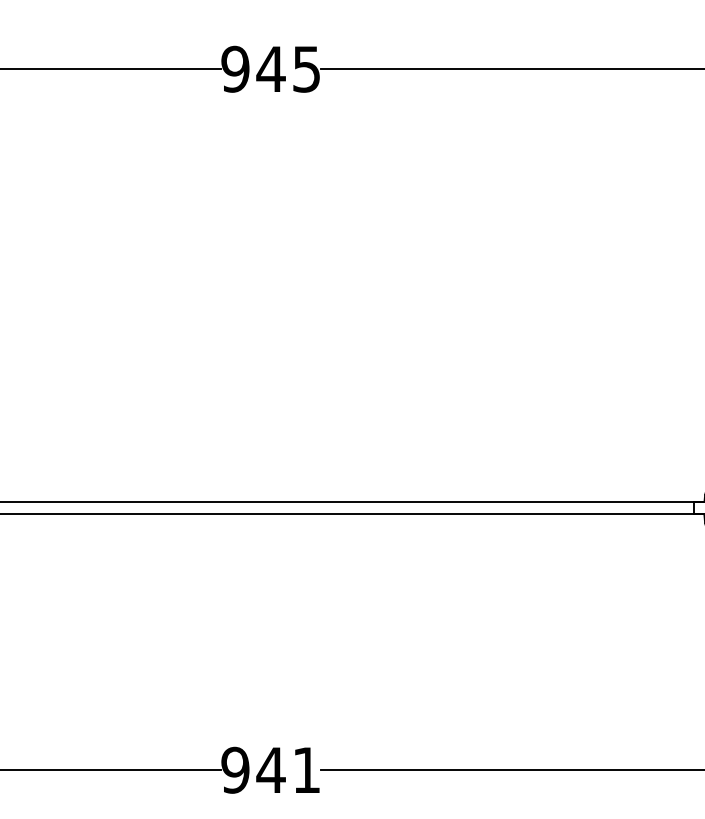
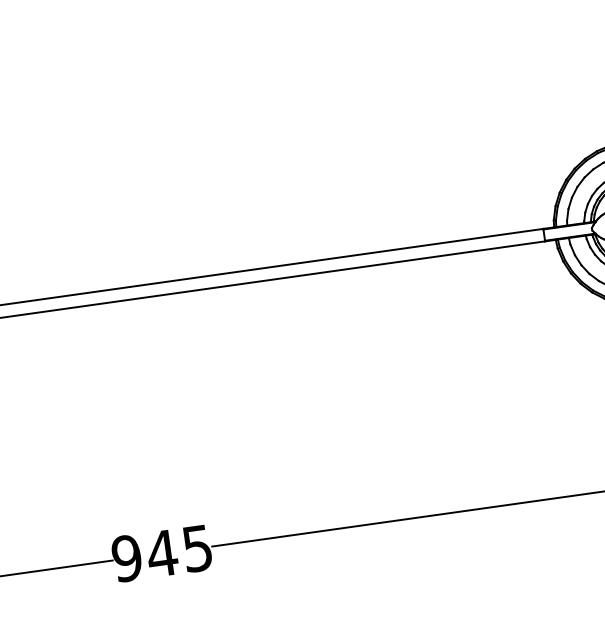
text: (306, 770) -> (197, 548), 941 -> 945

